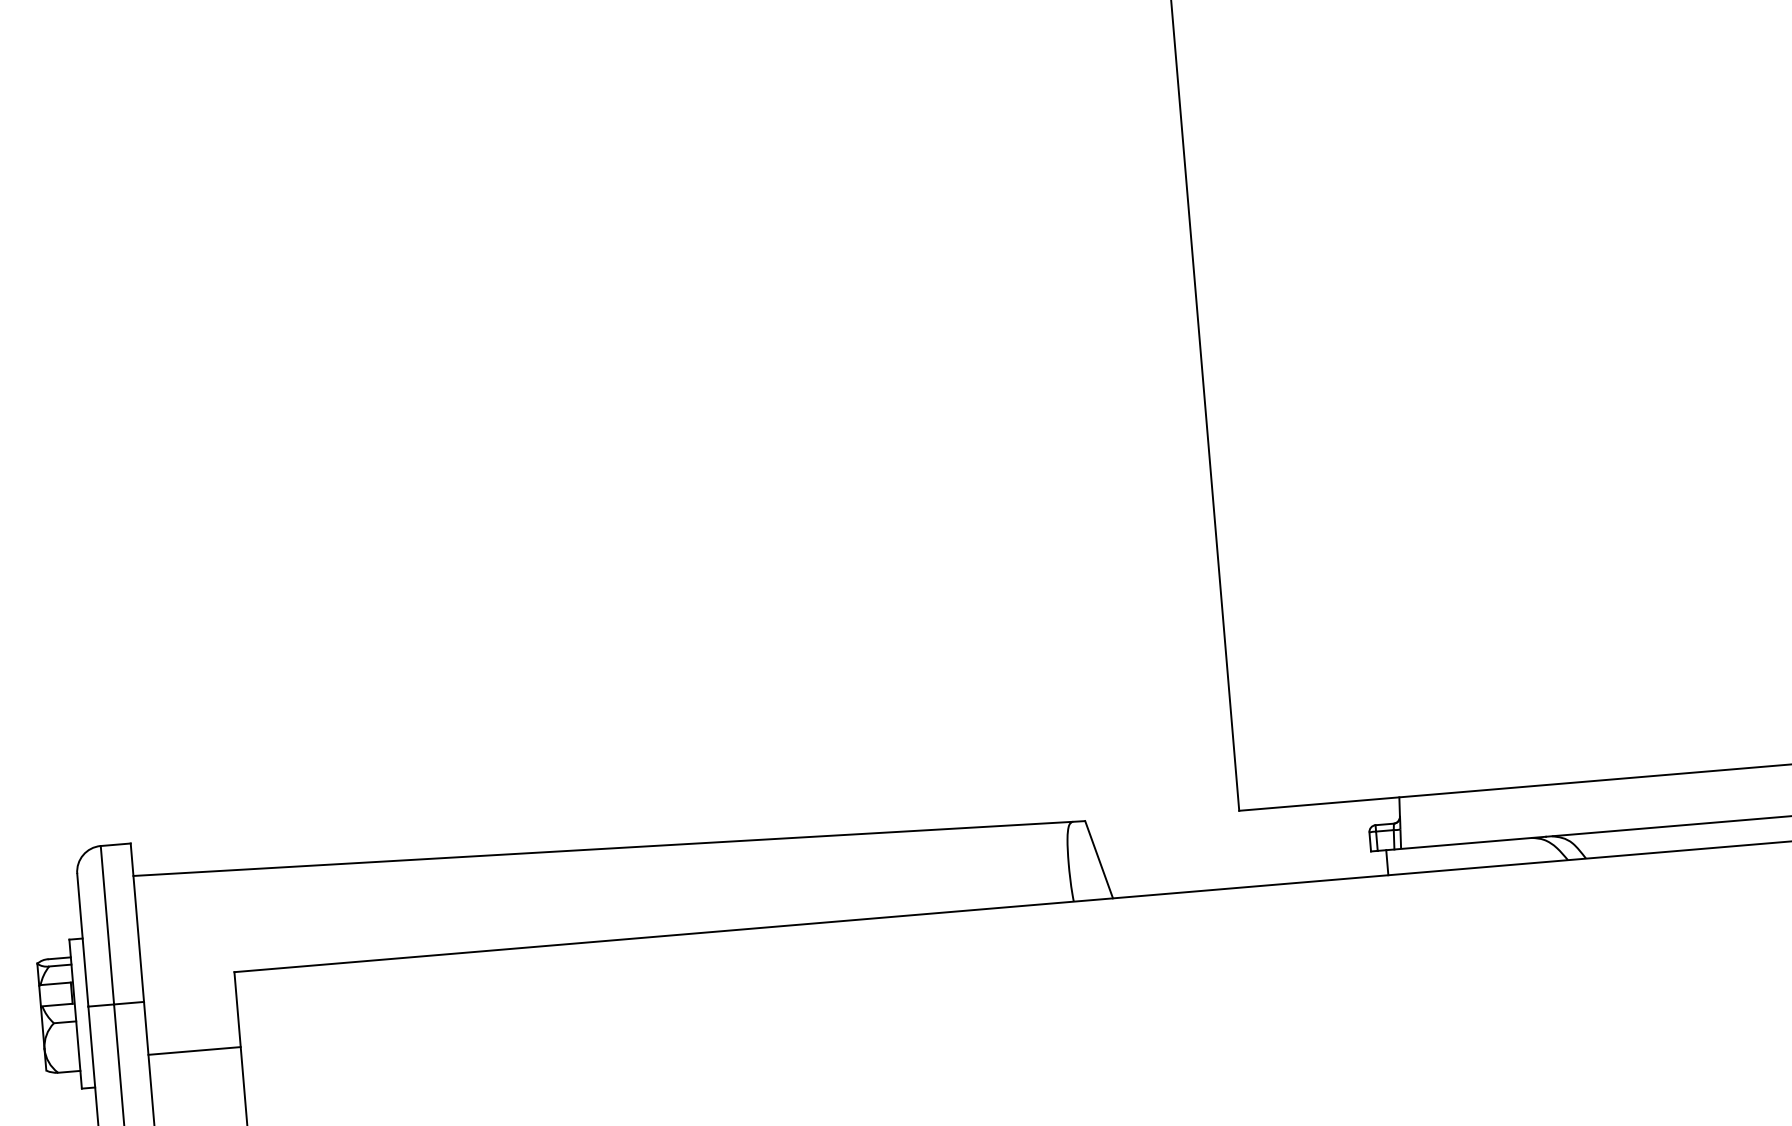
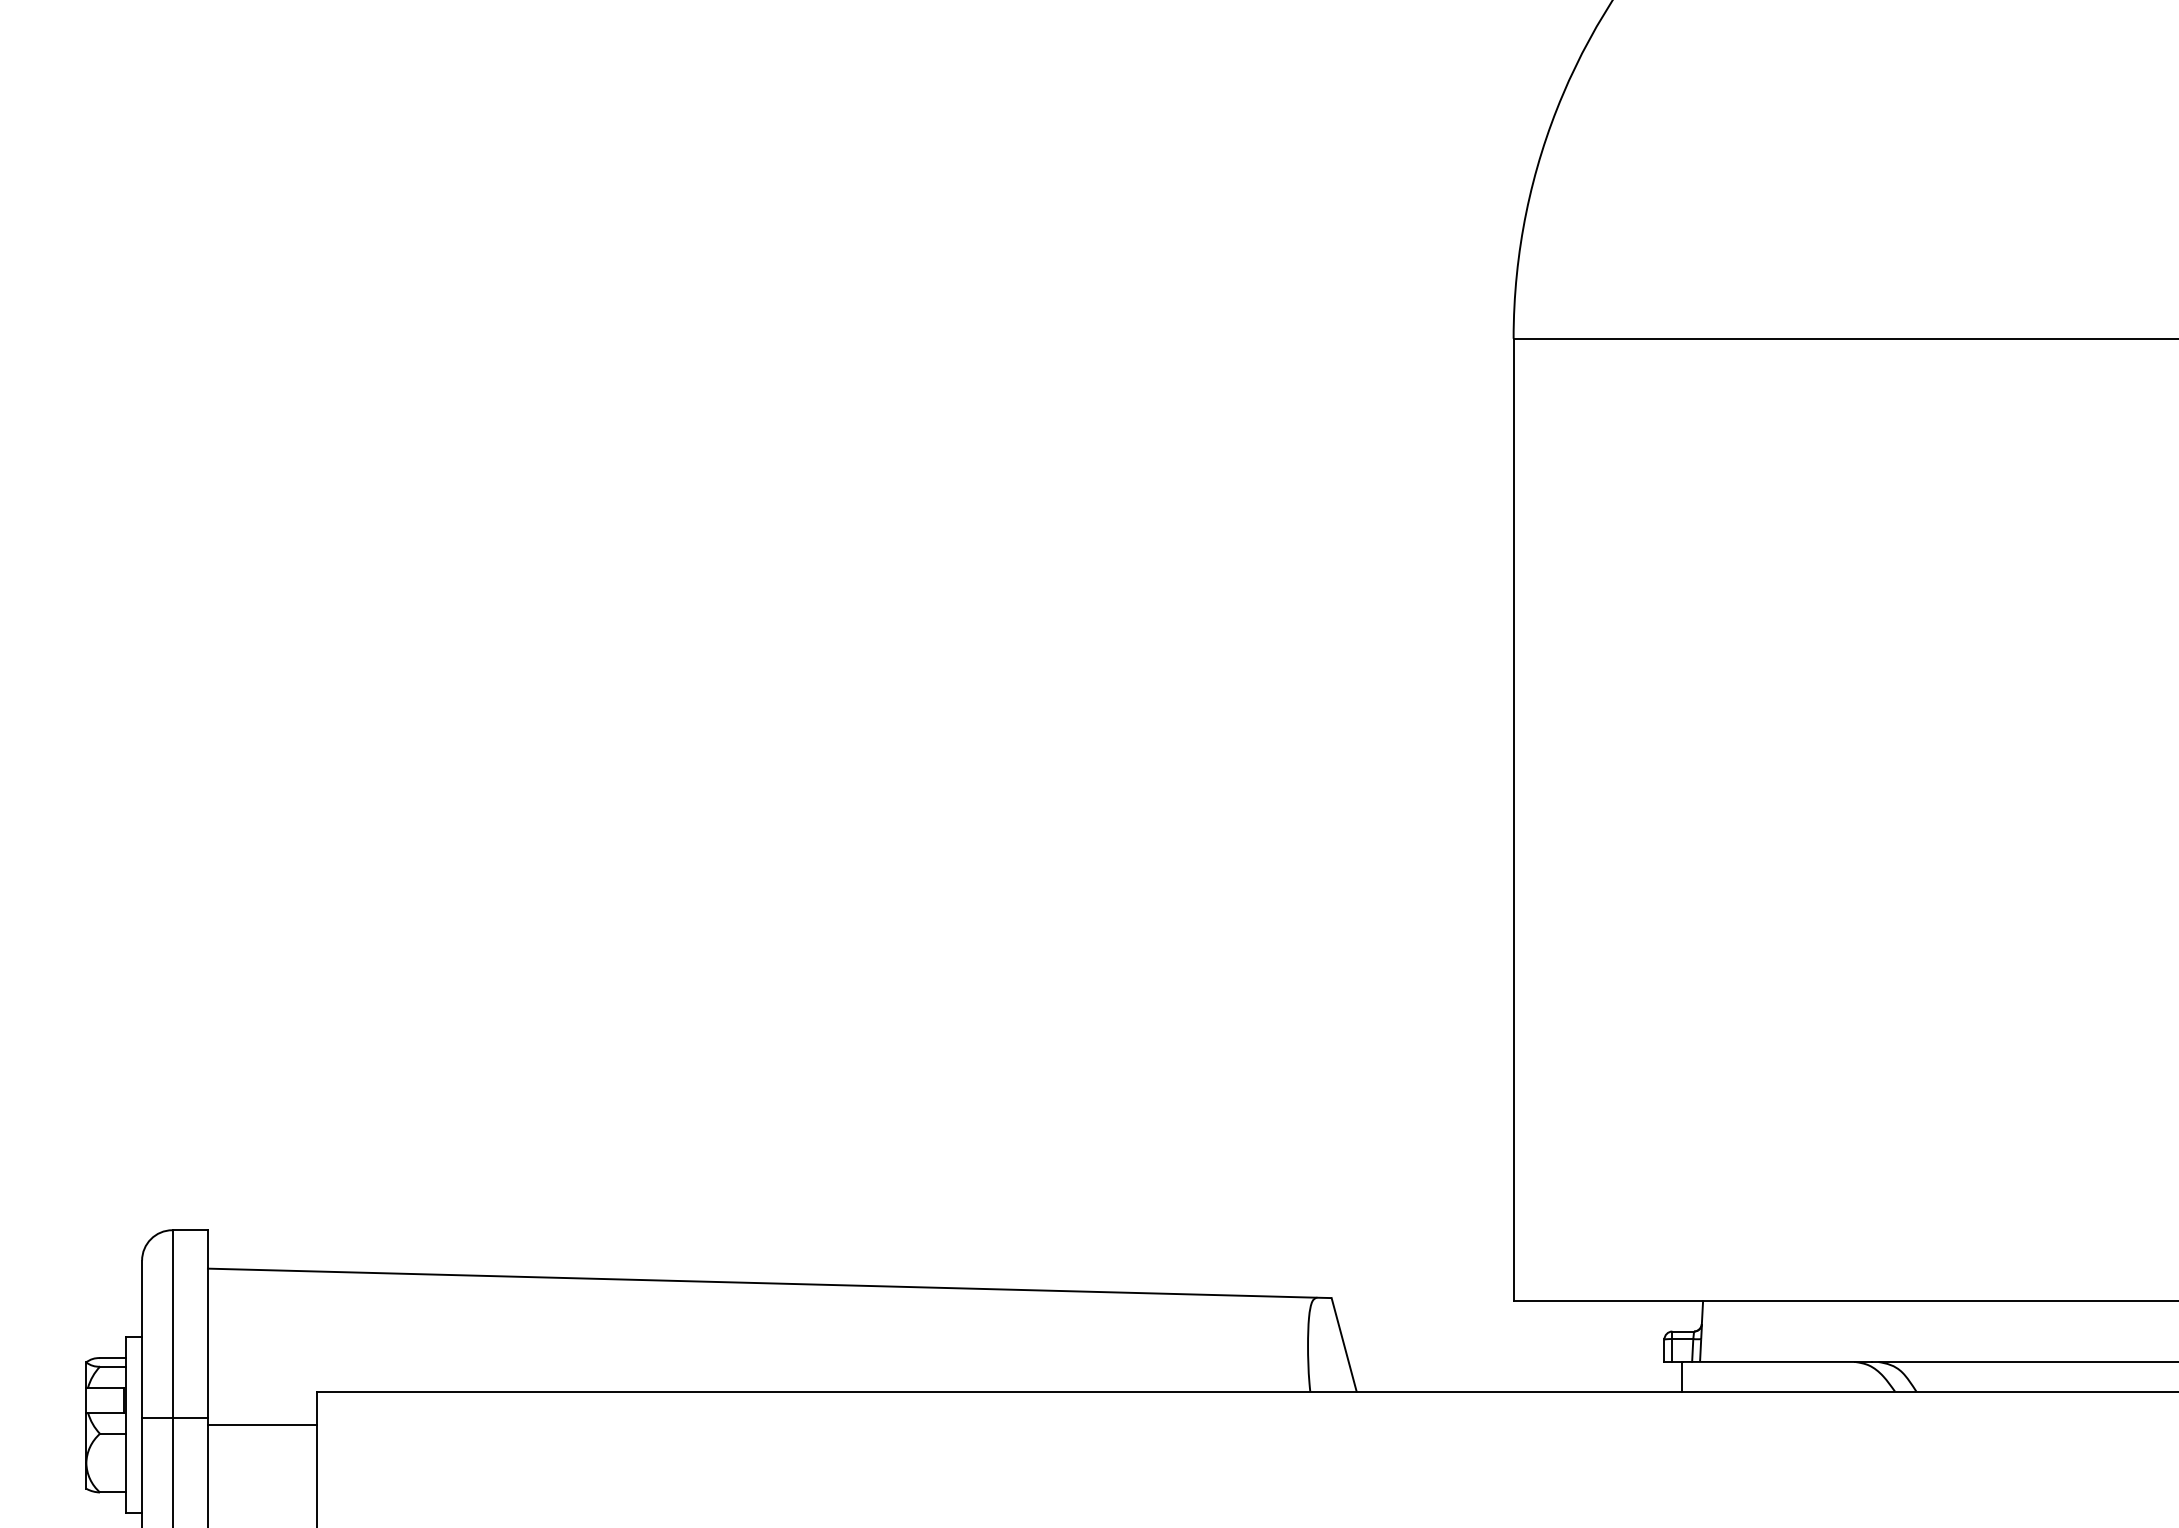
line: (194, 1051) -> (262, 1425), moved

